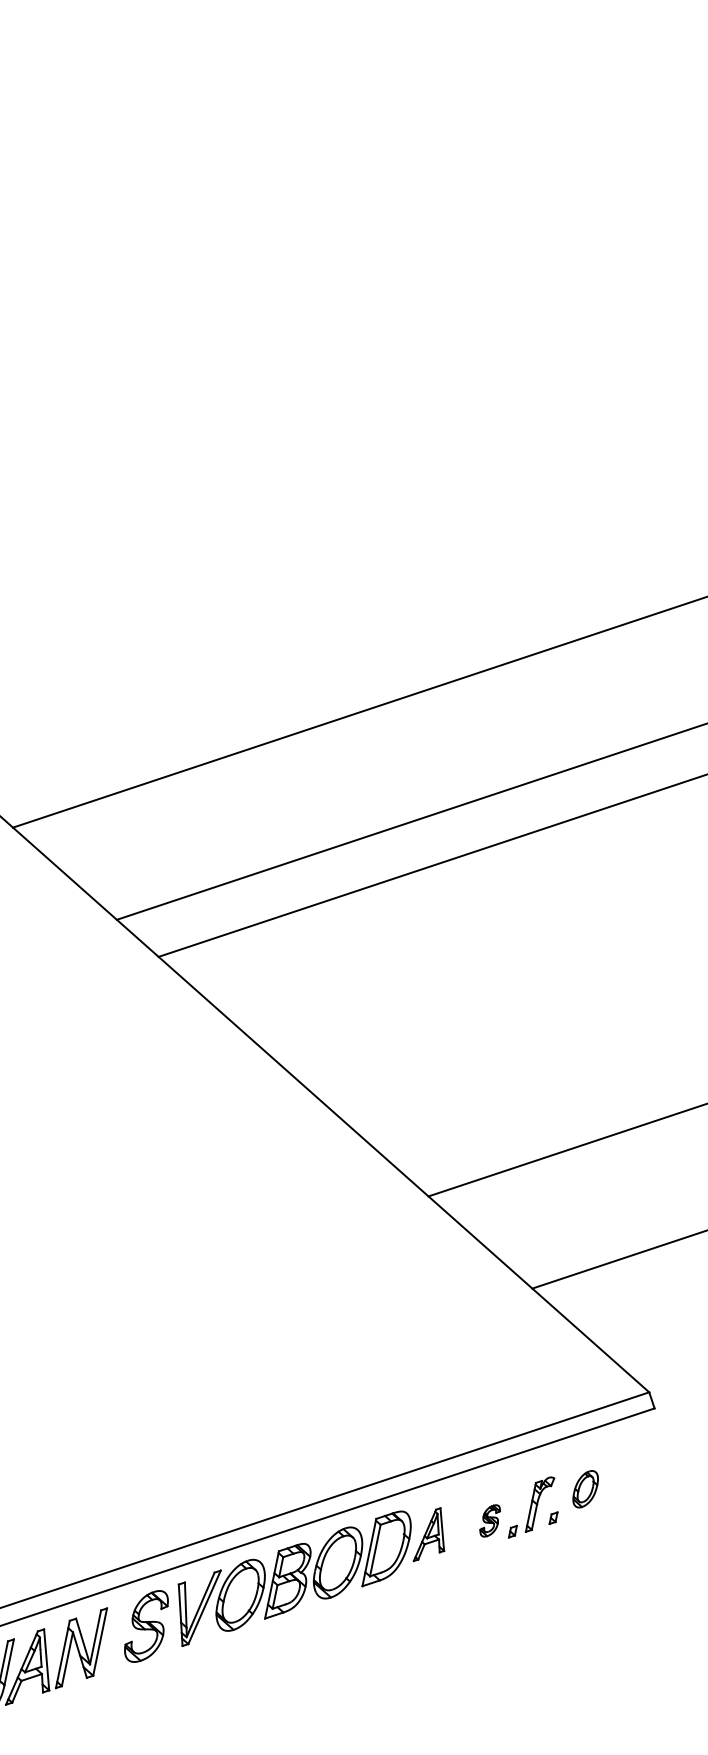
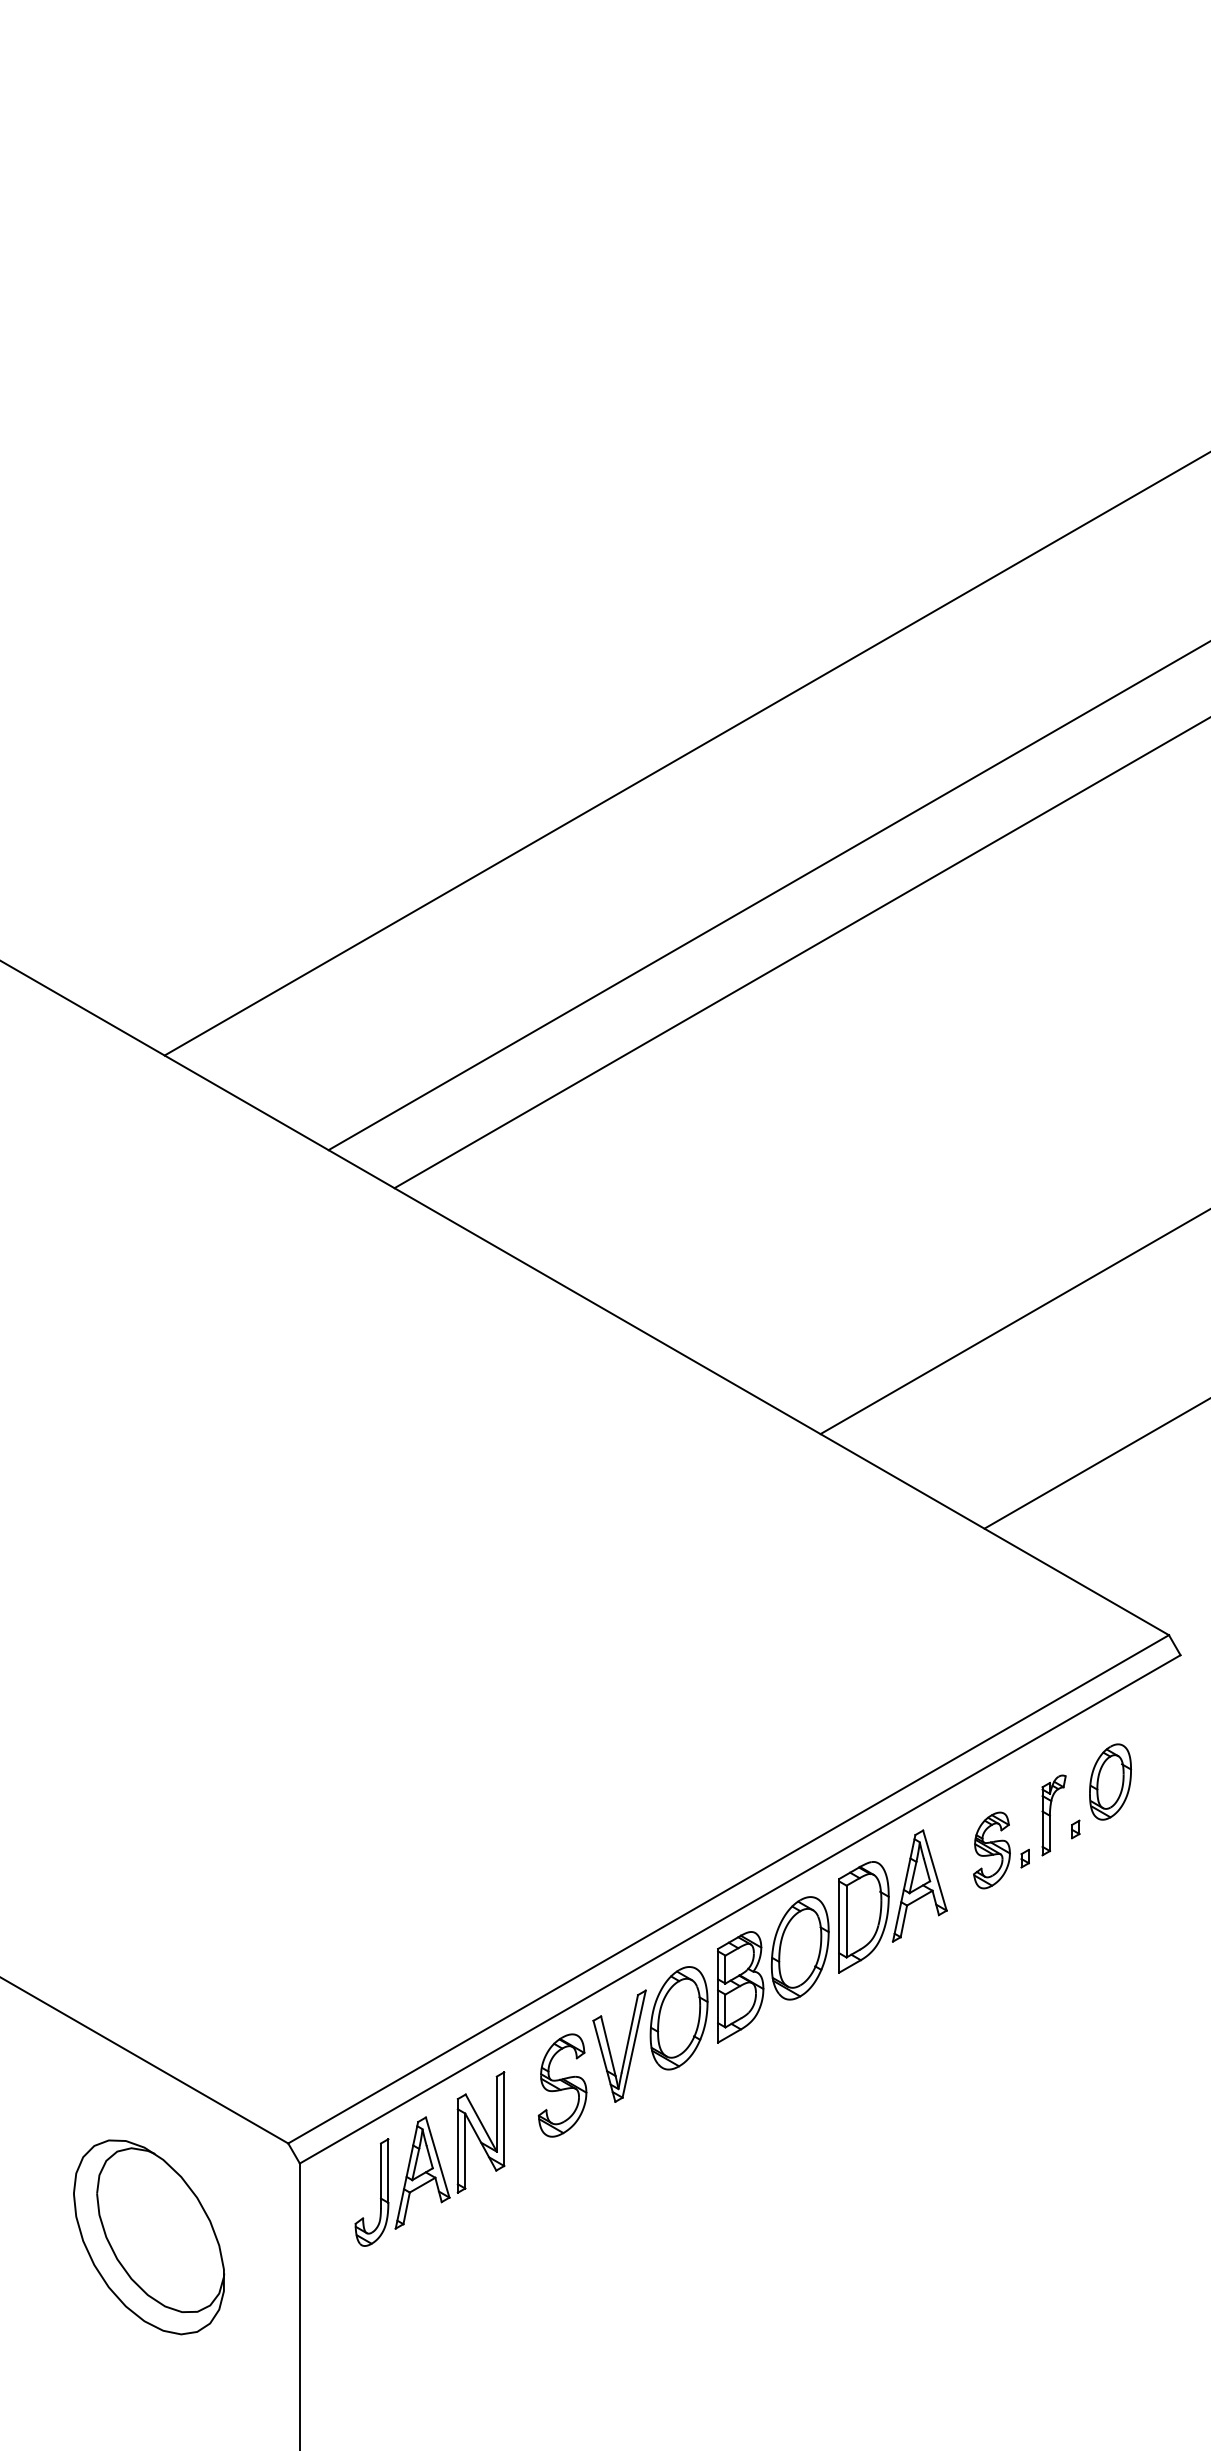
part: (585, 1488) -> (1110, 1781), size x1.43
part: (489, 1520) -> (991, 1850), size x1.67
part: (433, 1535) -> (919, 1885), size x1.43

